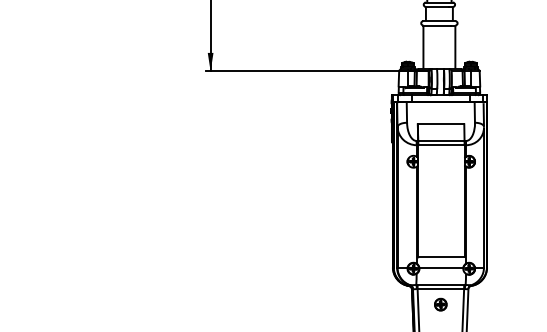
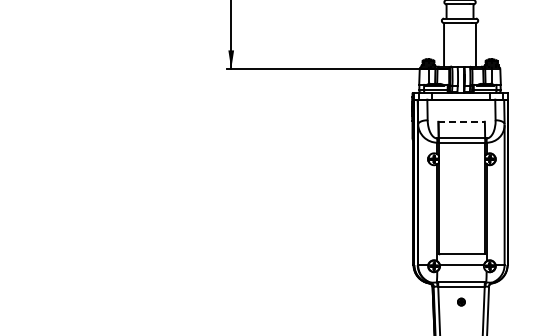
line: (441, 124) -> (462, 121), solid -> dashed
part: (440, 304) -> (461, 301), size x0.6

